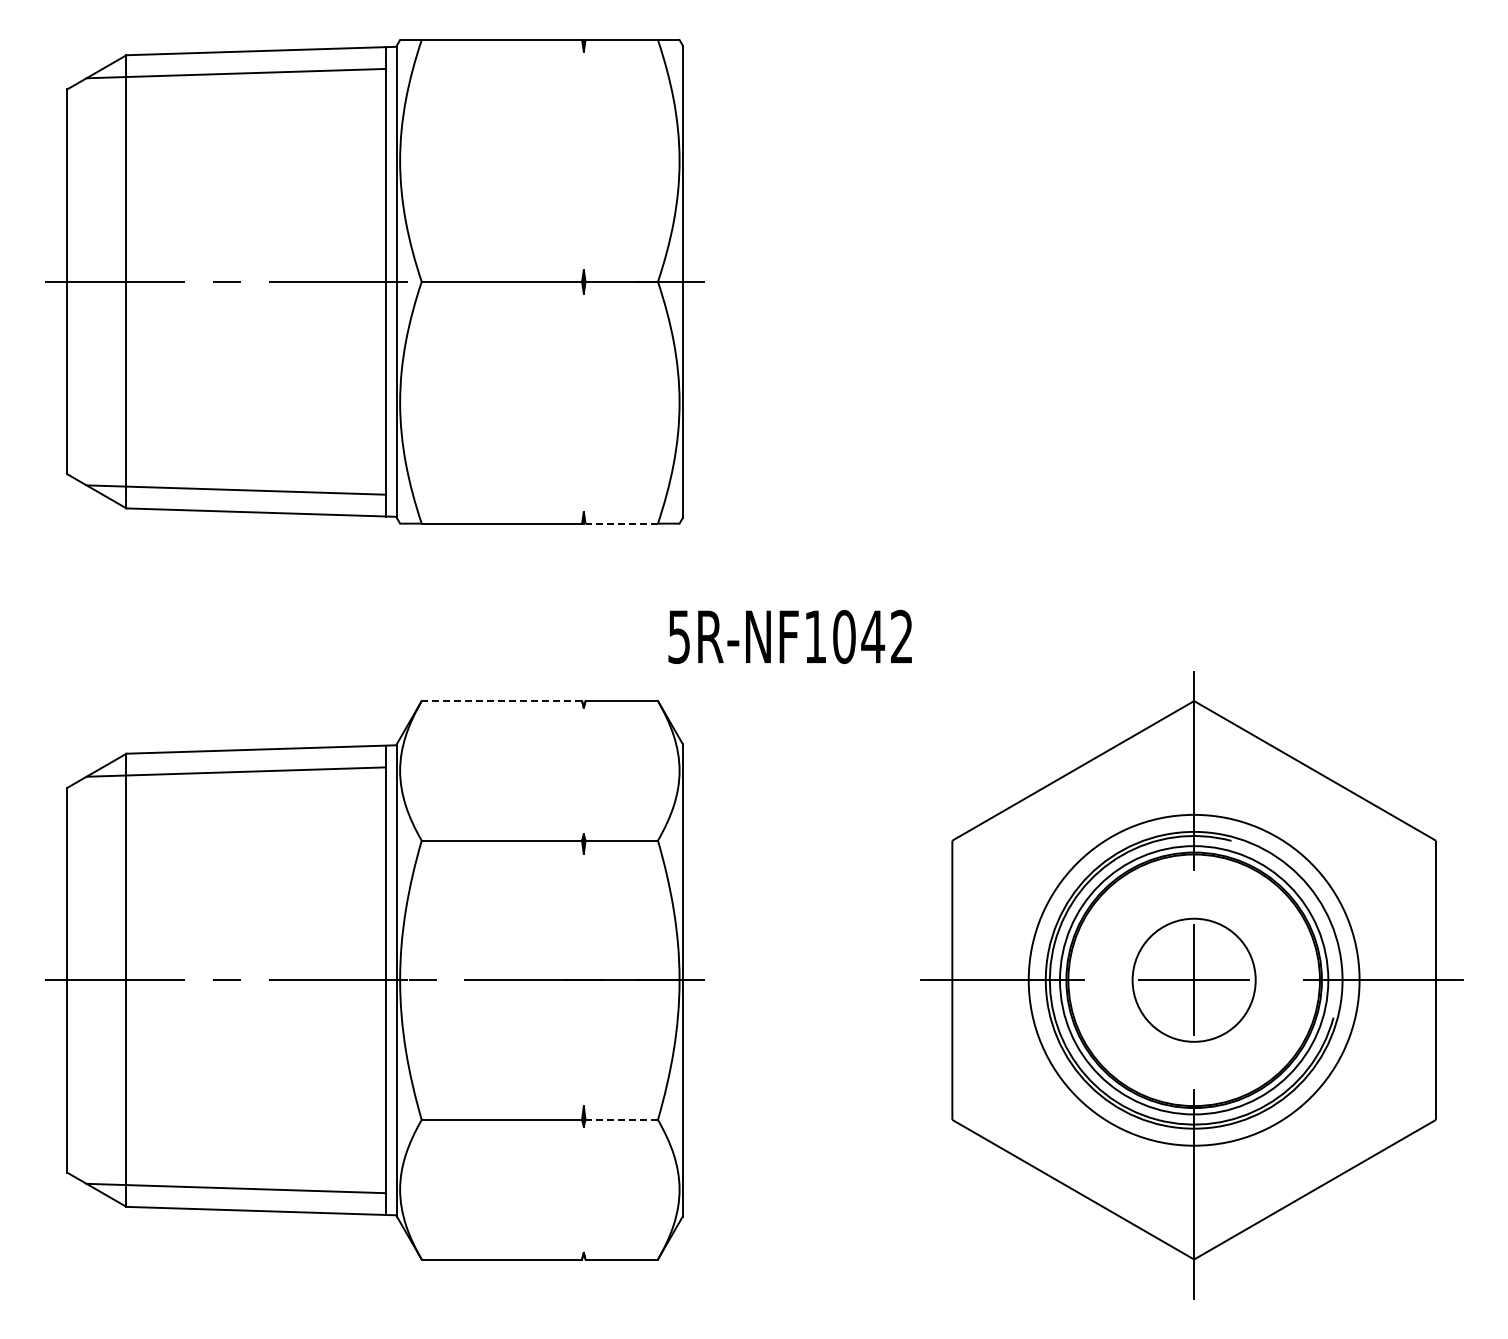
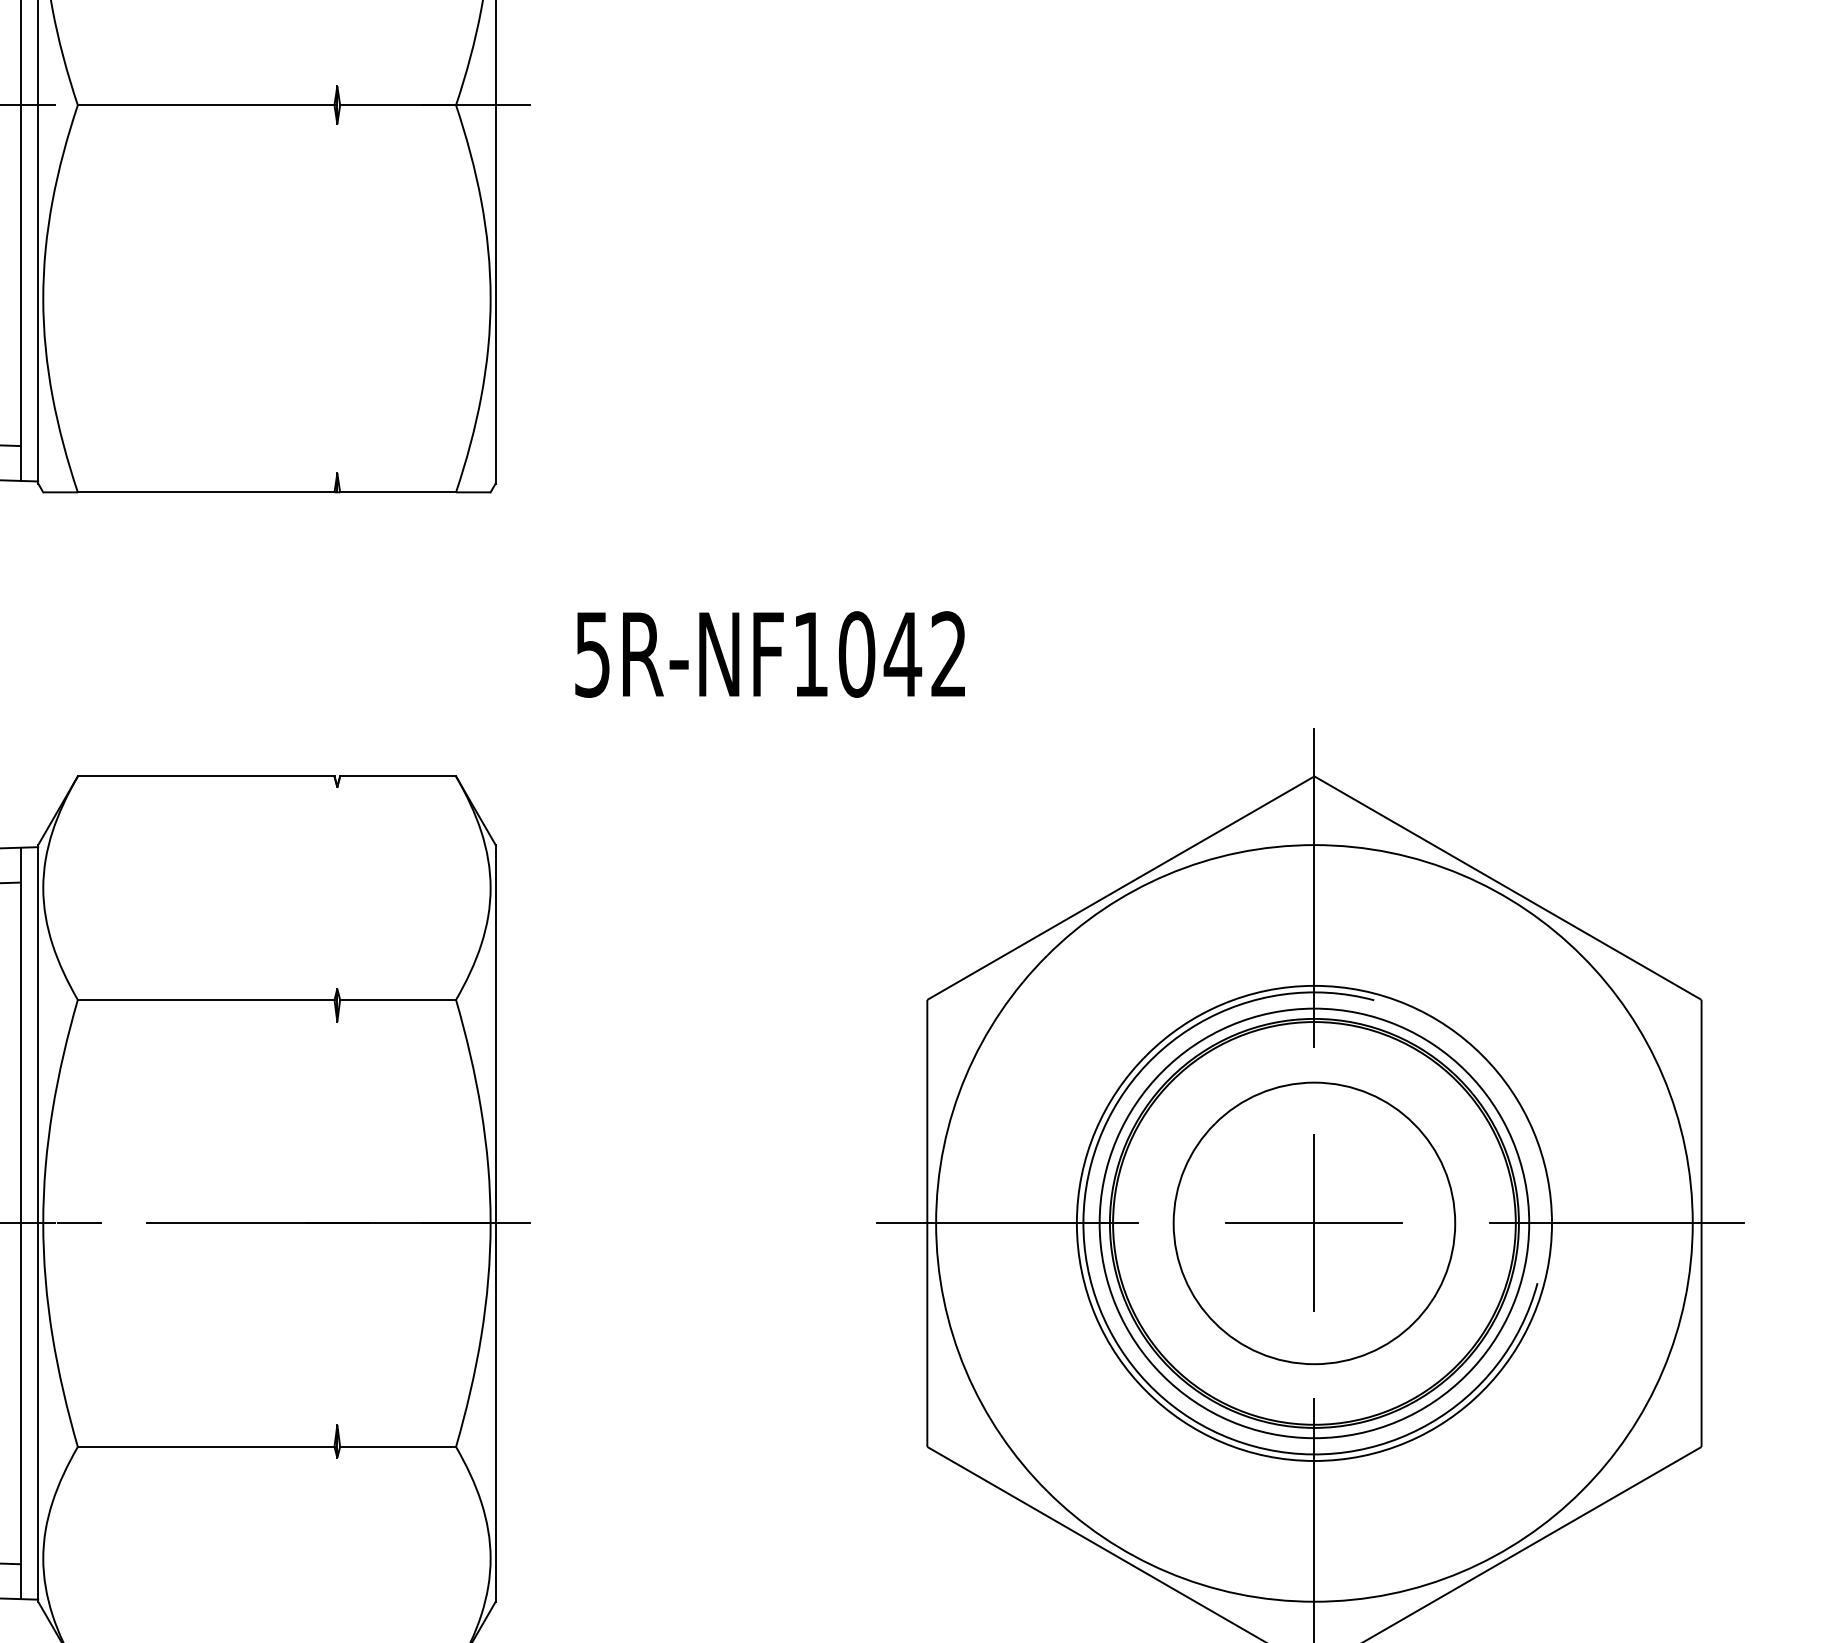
line: (621, 523) -> (397, 492), dashed -> solid
text: (789, 636) -> (769, 653), moved
line: (501, 701) -> (205, 777), dashed -> solid
circle: (1193, 979) -> (1313, 1222), size x1.43
circle: (1194, 980) -> (1314, 1223), size x1.43
line: (621, 1119) -> (397, 1446), dashed -> solid

